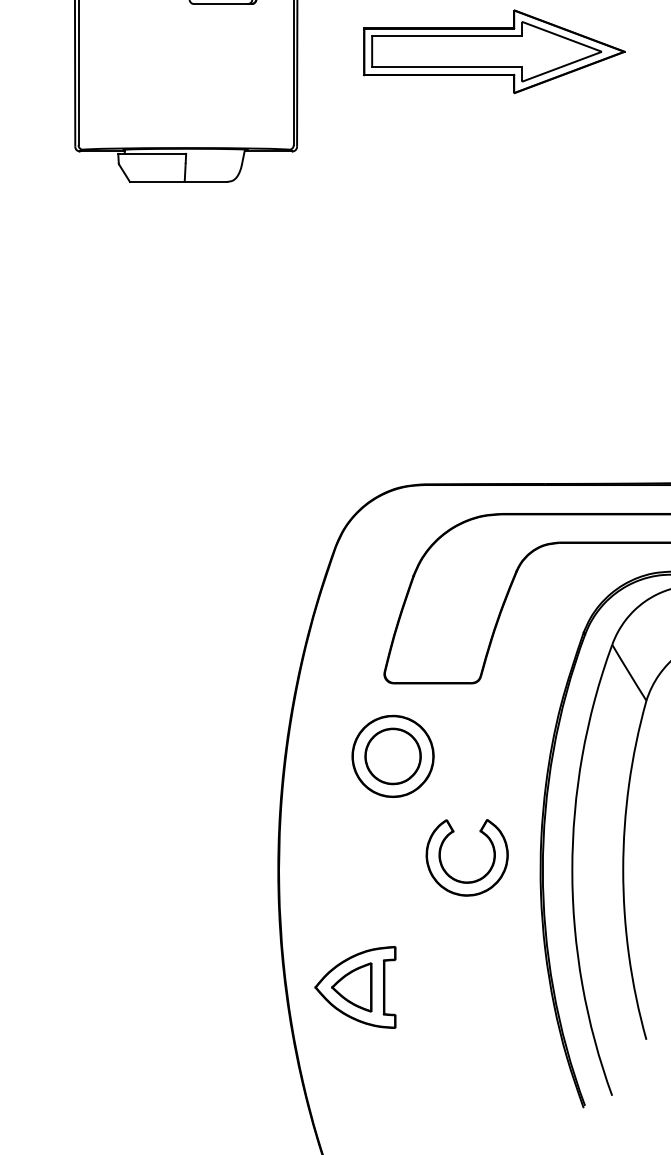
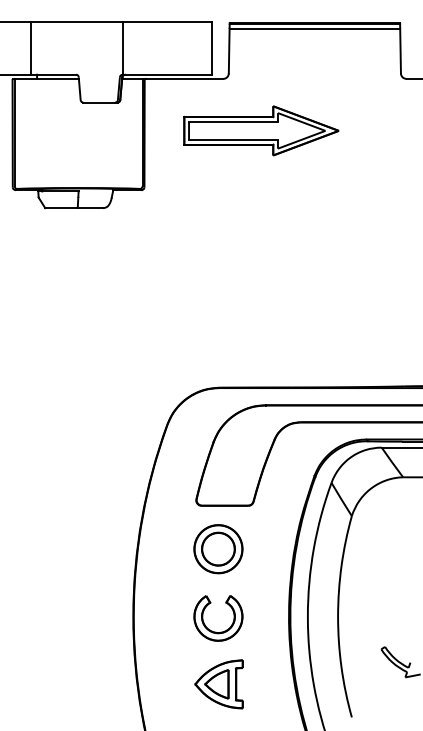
part: (393, 756) -> (218, 549), moved
part: (462, 879) -> (215, 631), moved
part: (354, 987) -> (218, 684), moved

